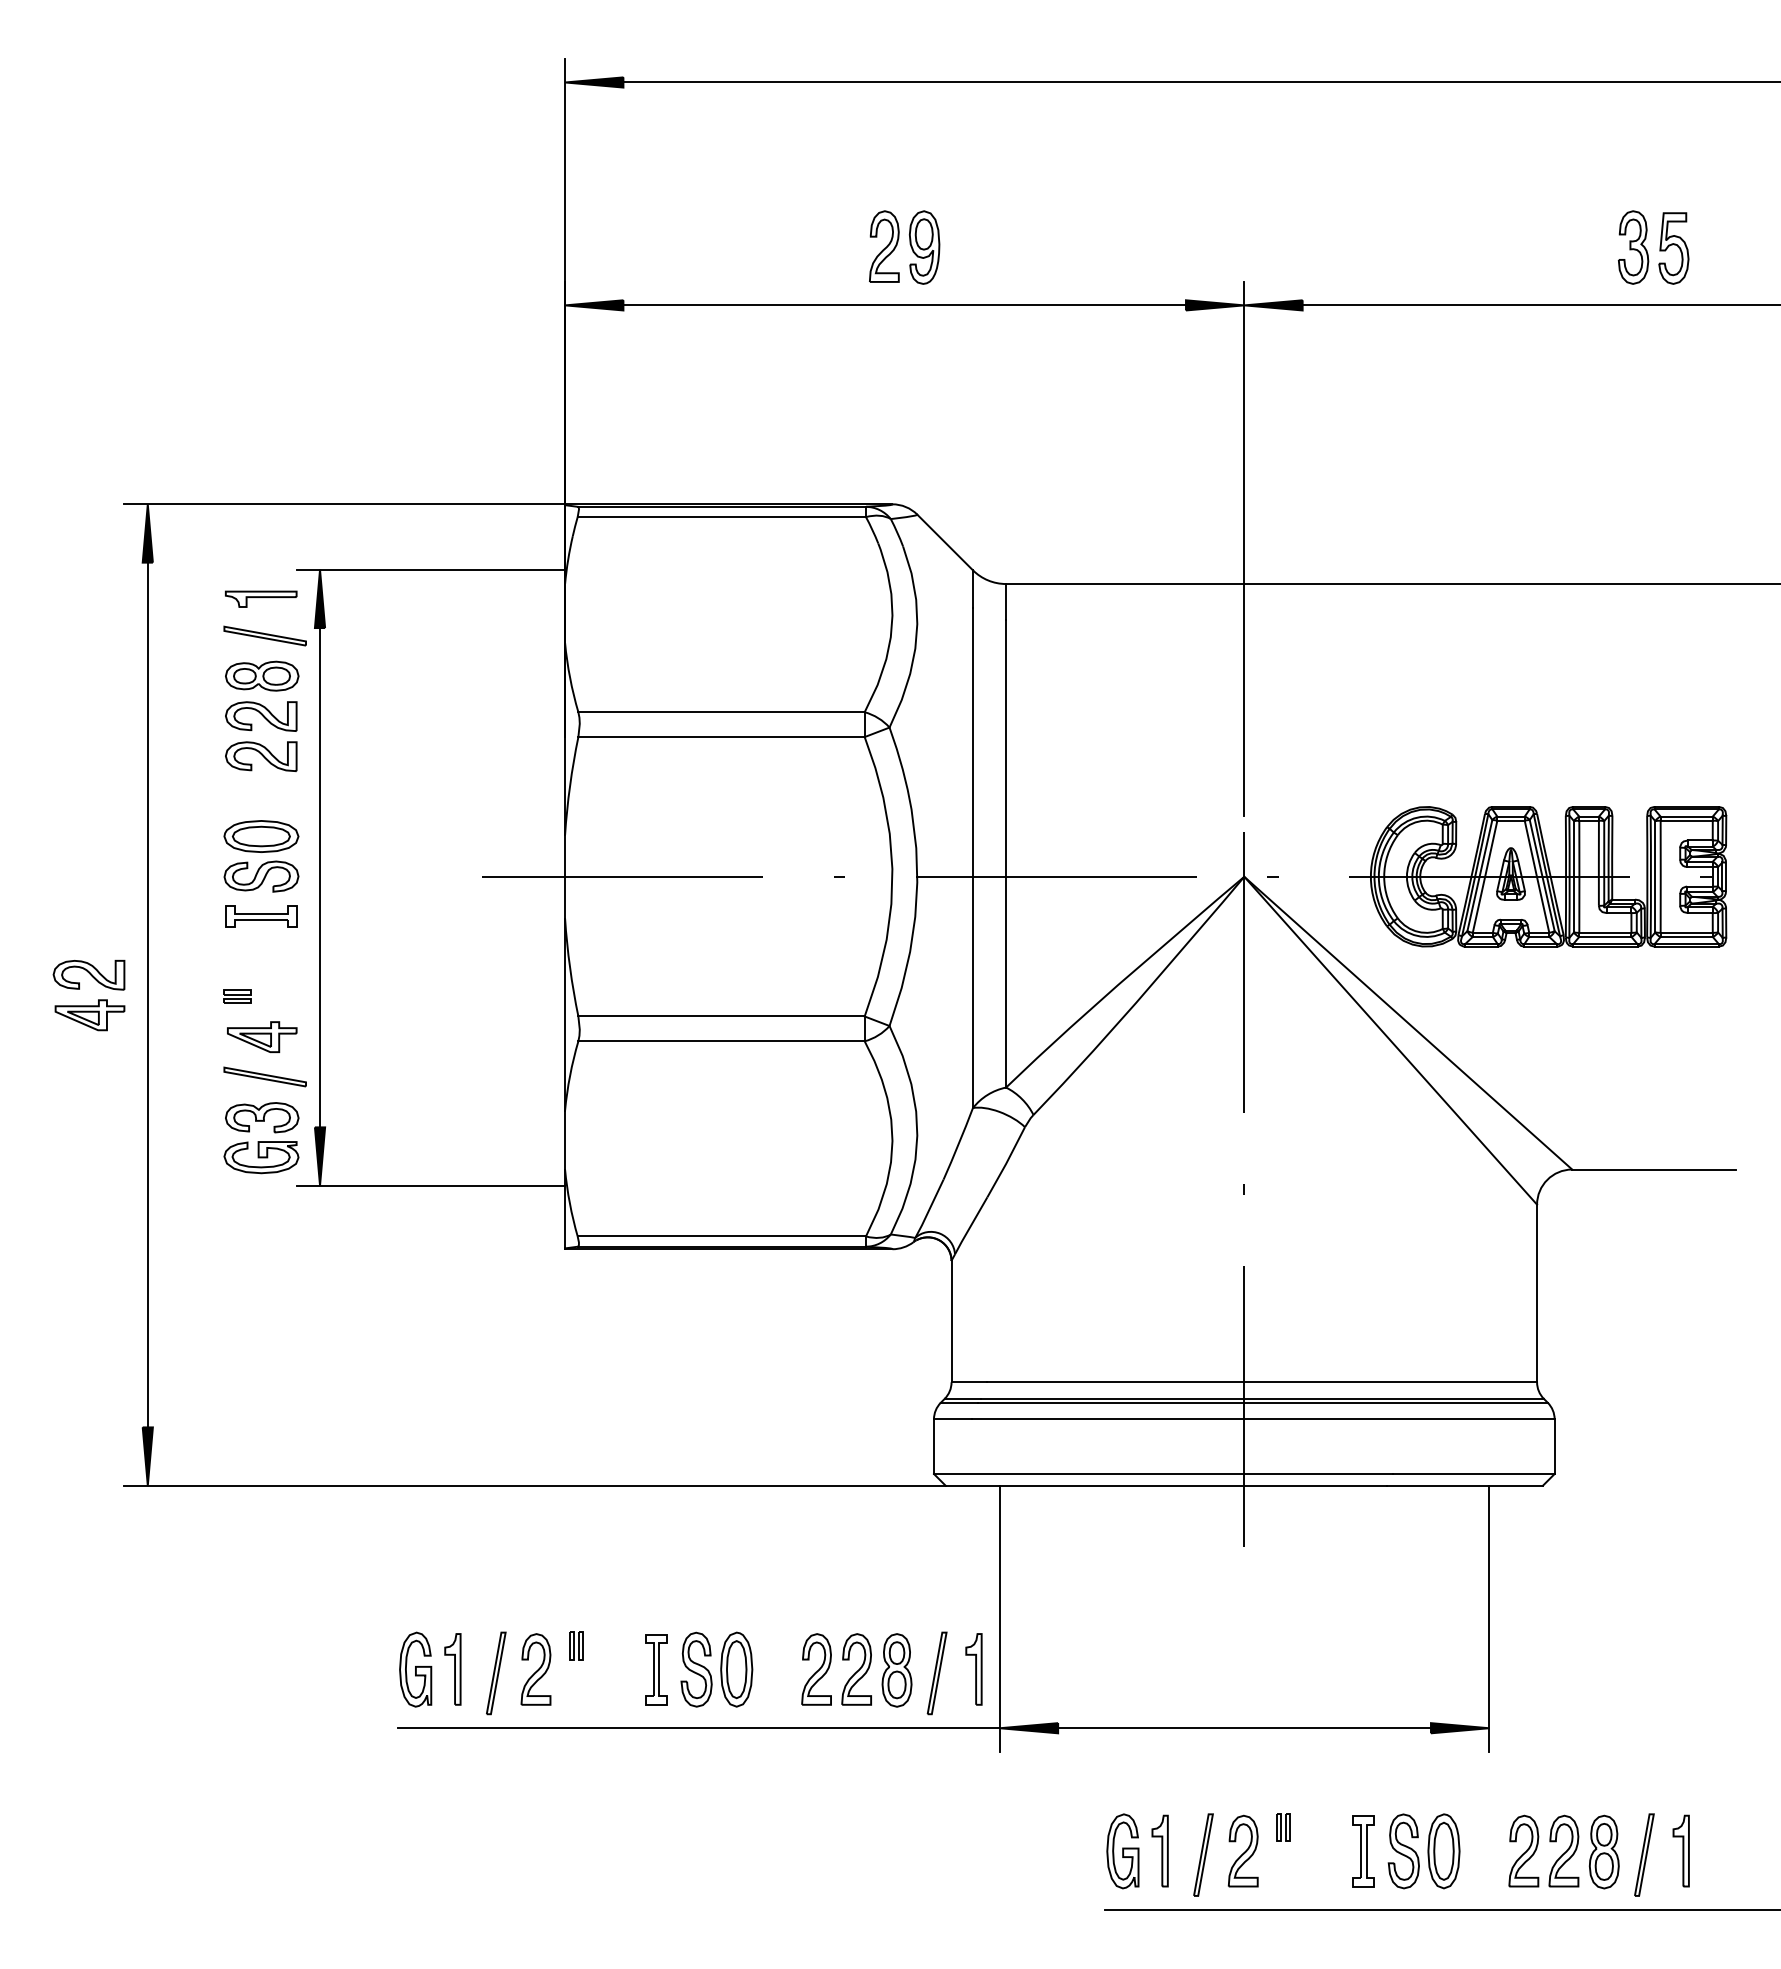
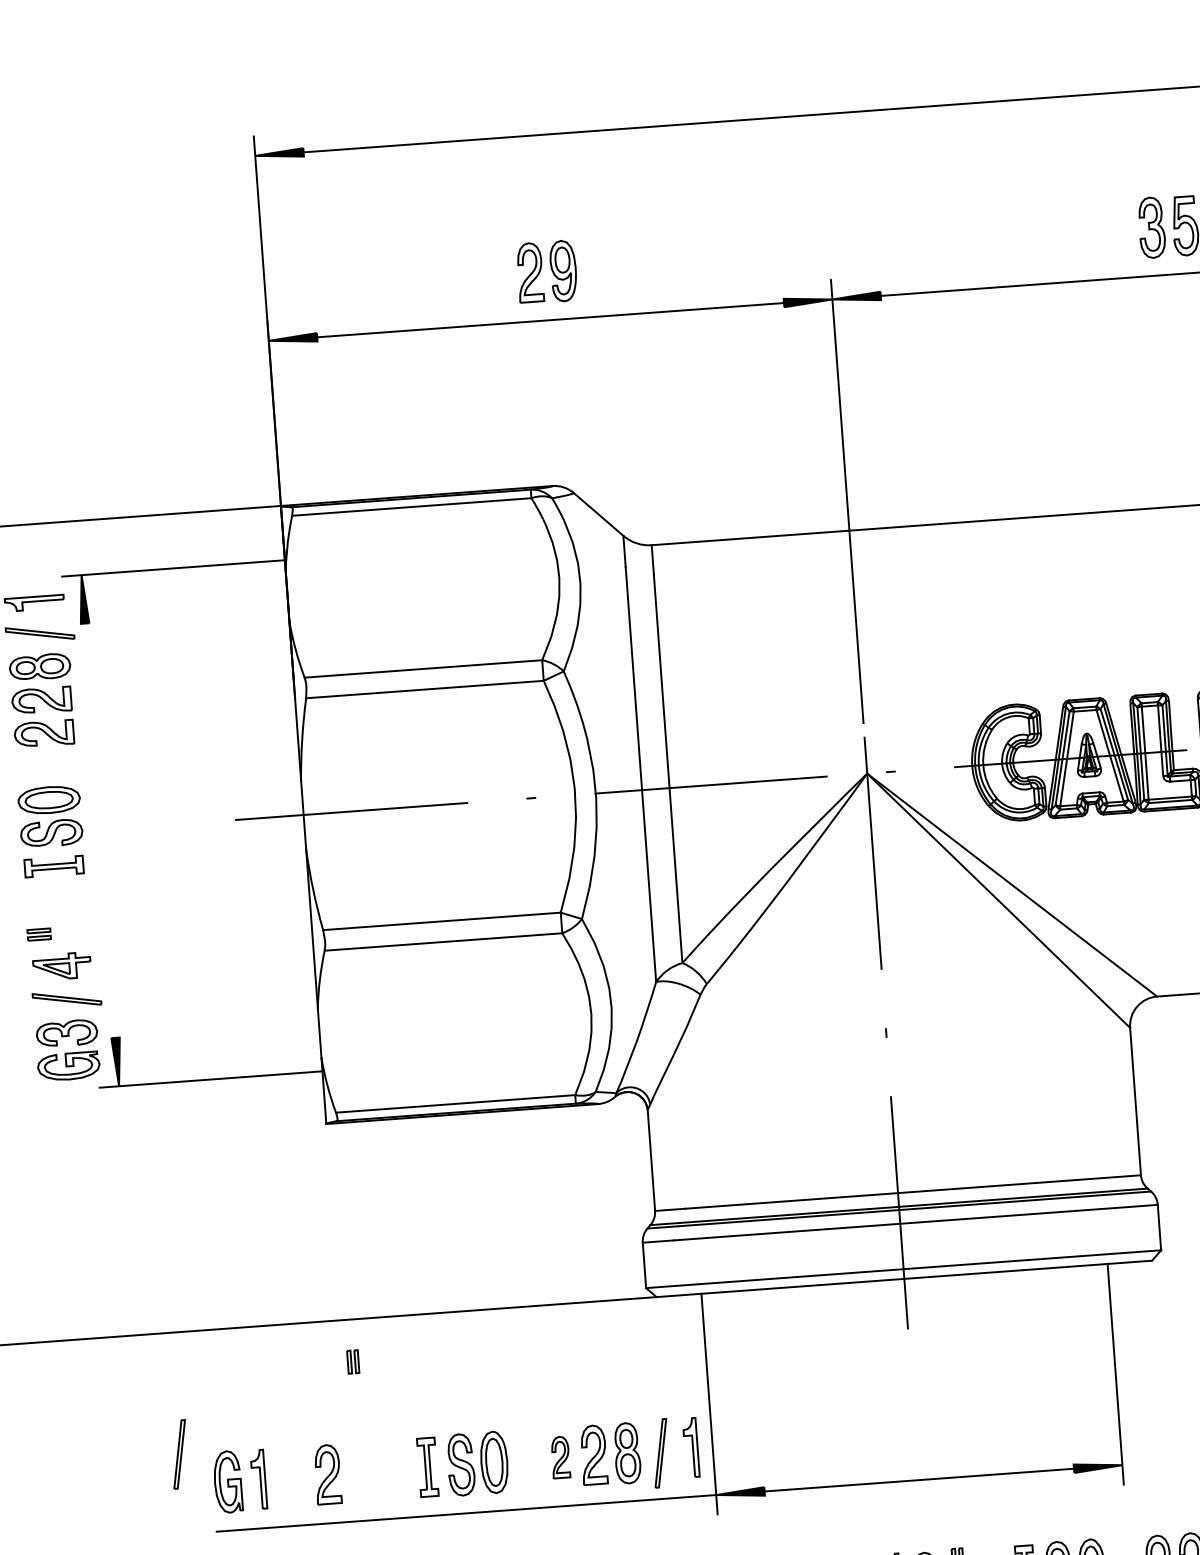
line: (320, 877) -> (100, 830), removed
part: (576, 1645) -> (353, 1361), moved
part: (816, 1669) -> (560, 1457), size x0.7
part: (496, 1673) -> (179, 1454), moved

